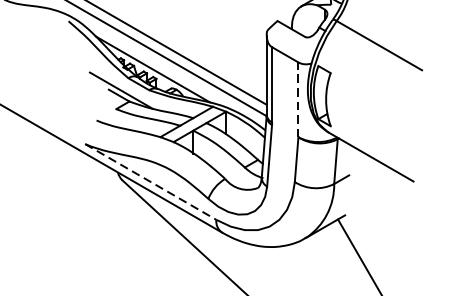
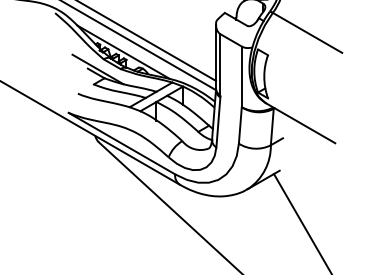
line: (298, 99) -> (241, 76), dashed -> solid
line: (151, 181) -> (122, 143), dashed -> solid

